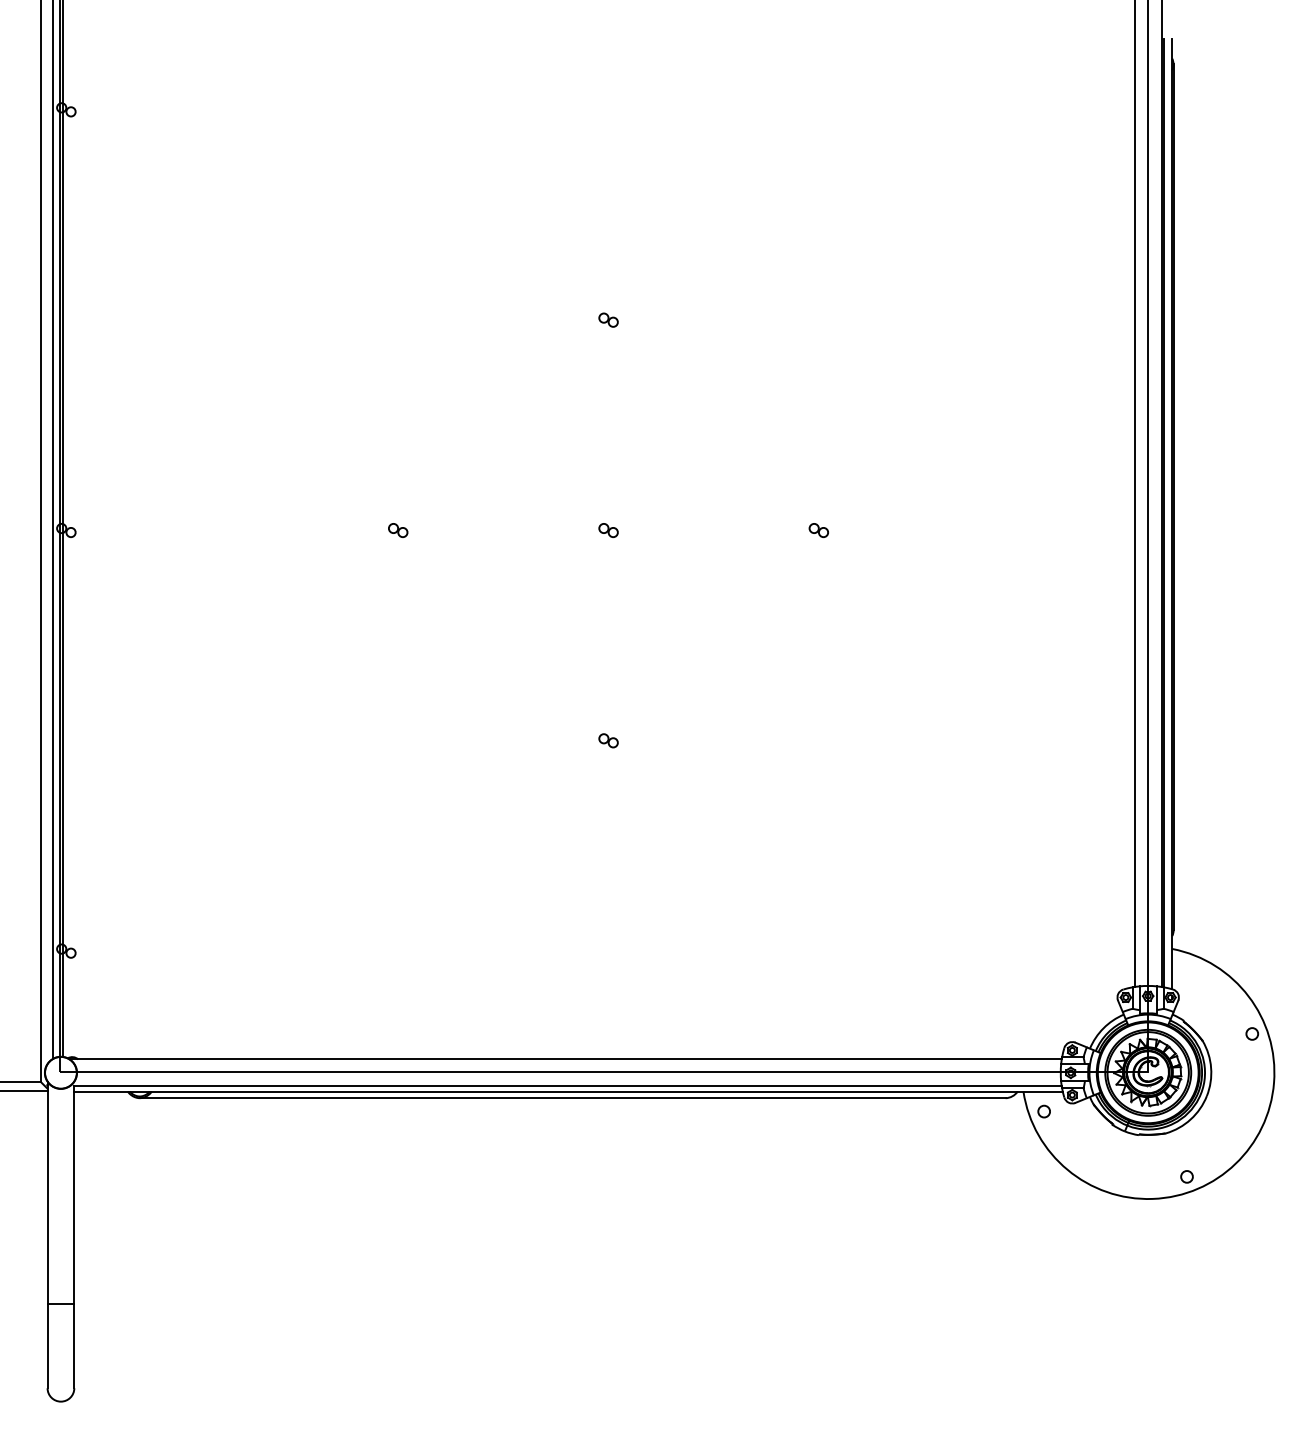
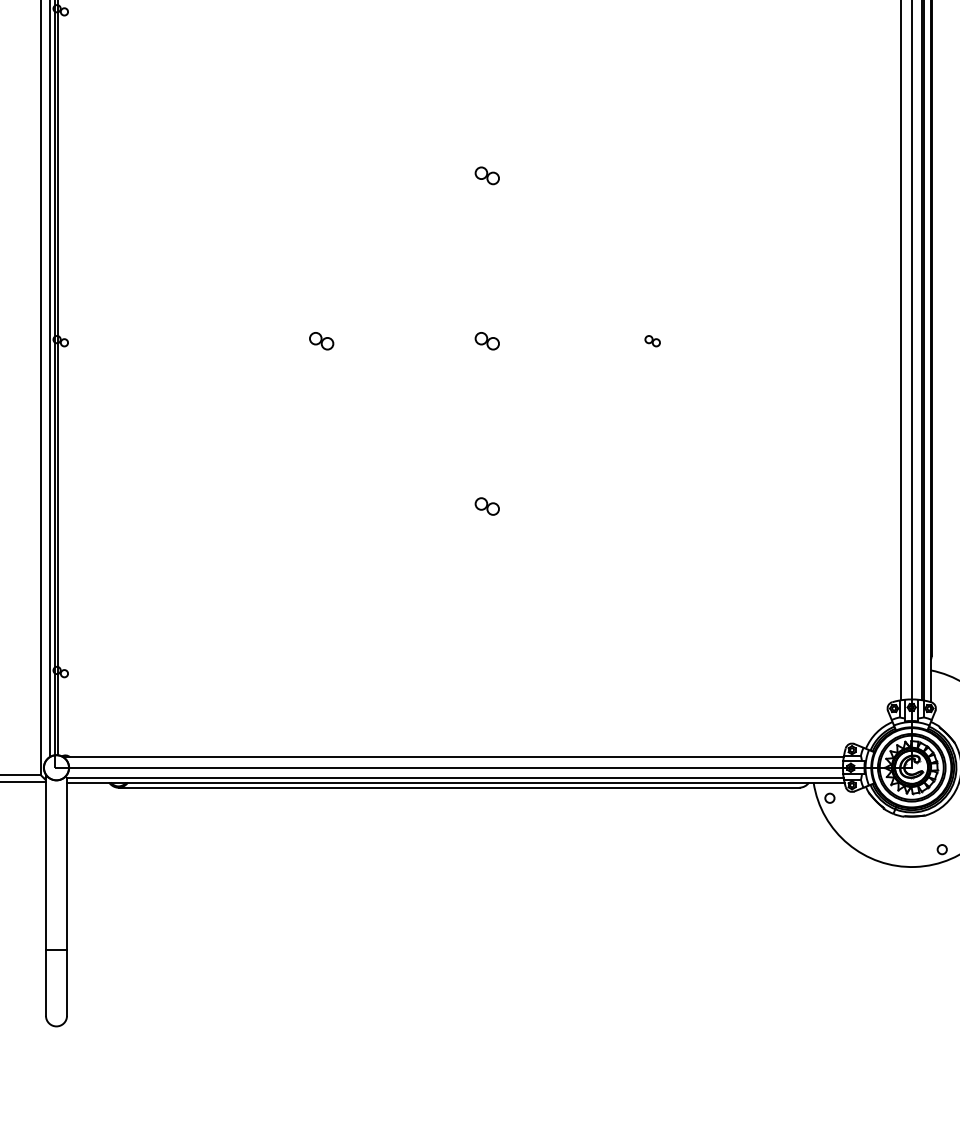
part: (608, 319) -> (487, 175), size x1.6
part: (398, 530) -> (322, 341), size x1.6
part: (608, 530) -> (487, 341), size x1.6
part: (608, 740) -> (487, 506), size x1.6

